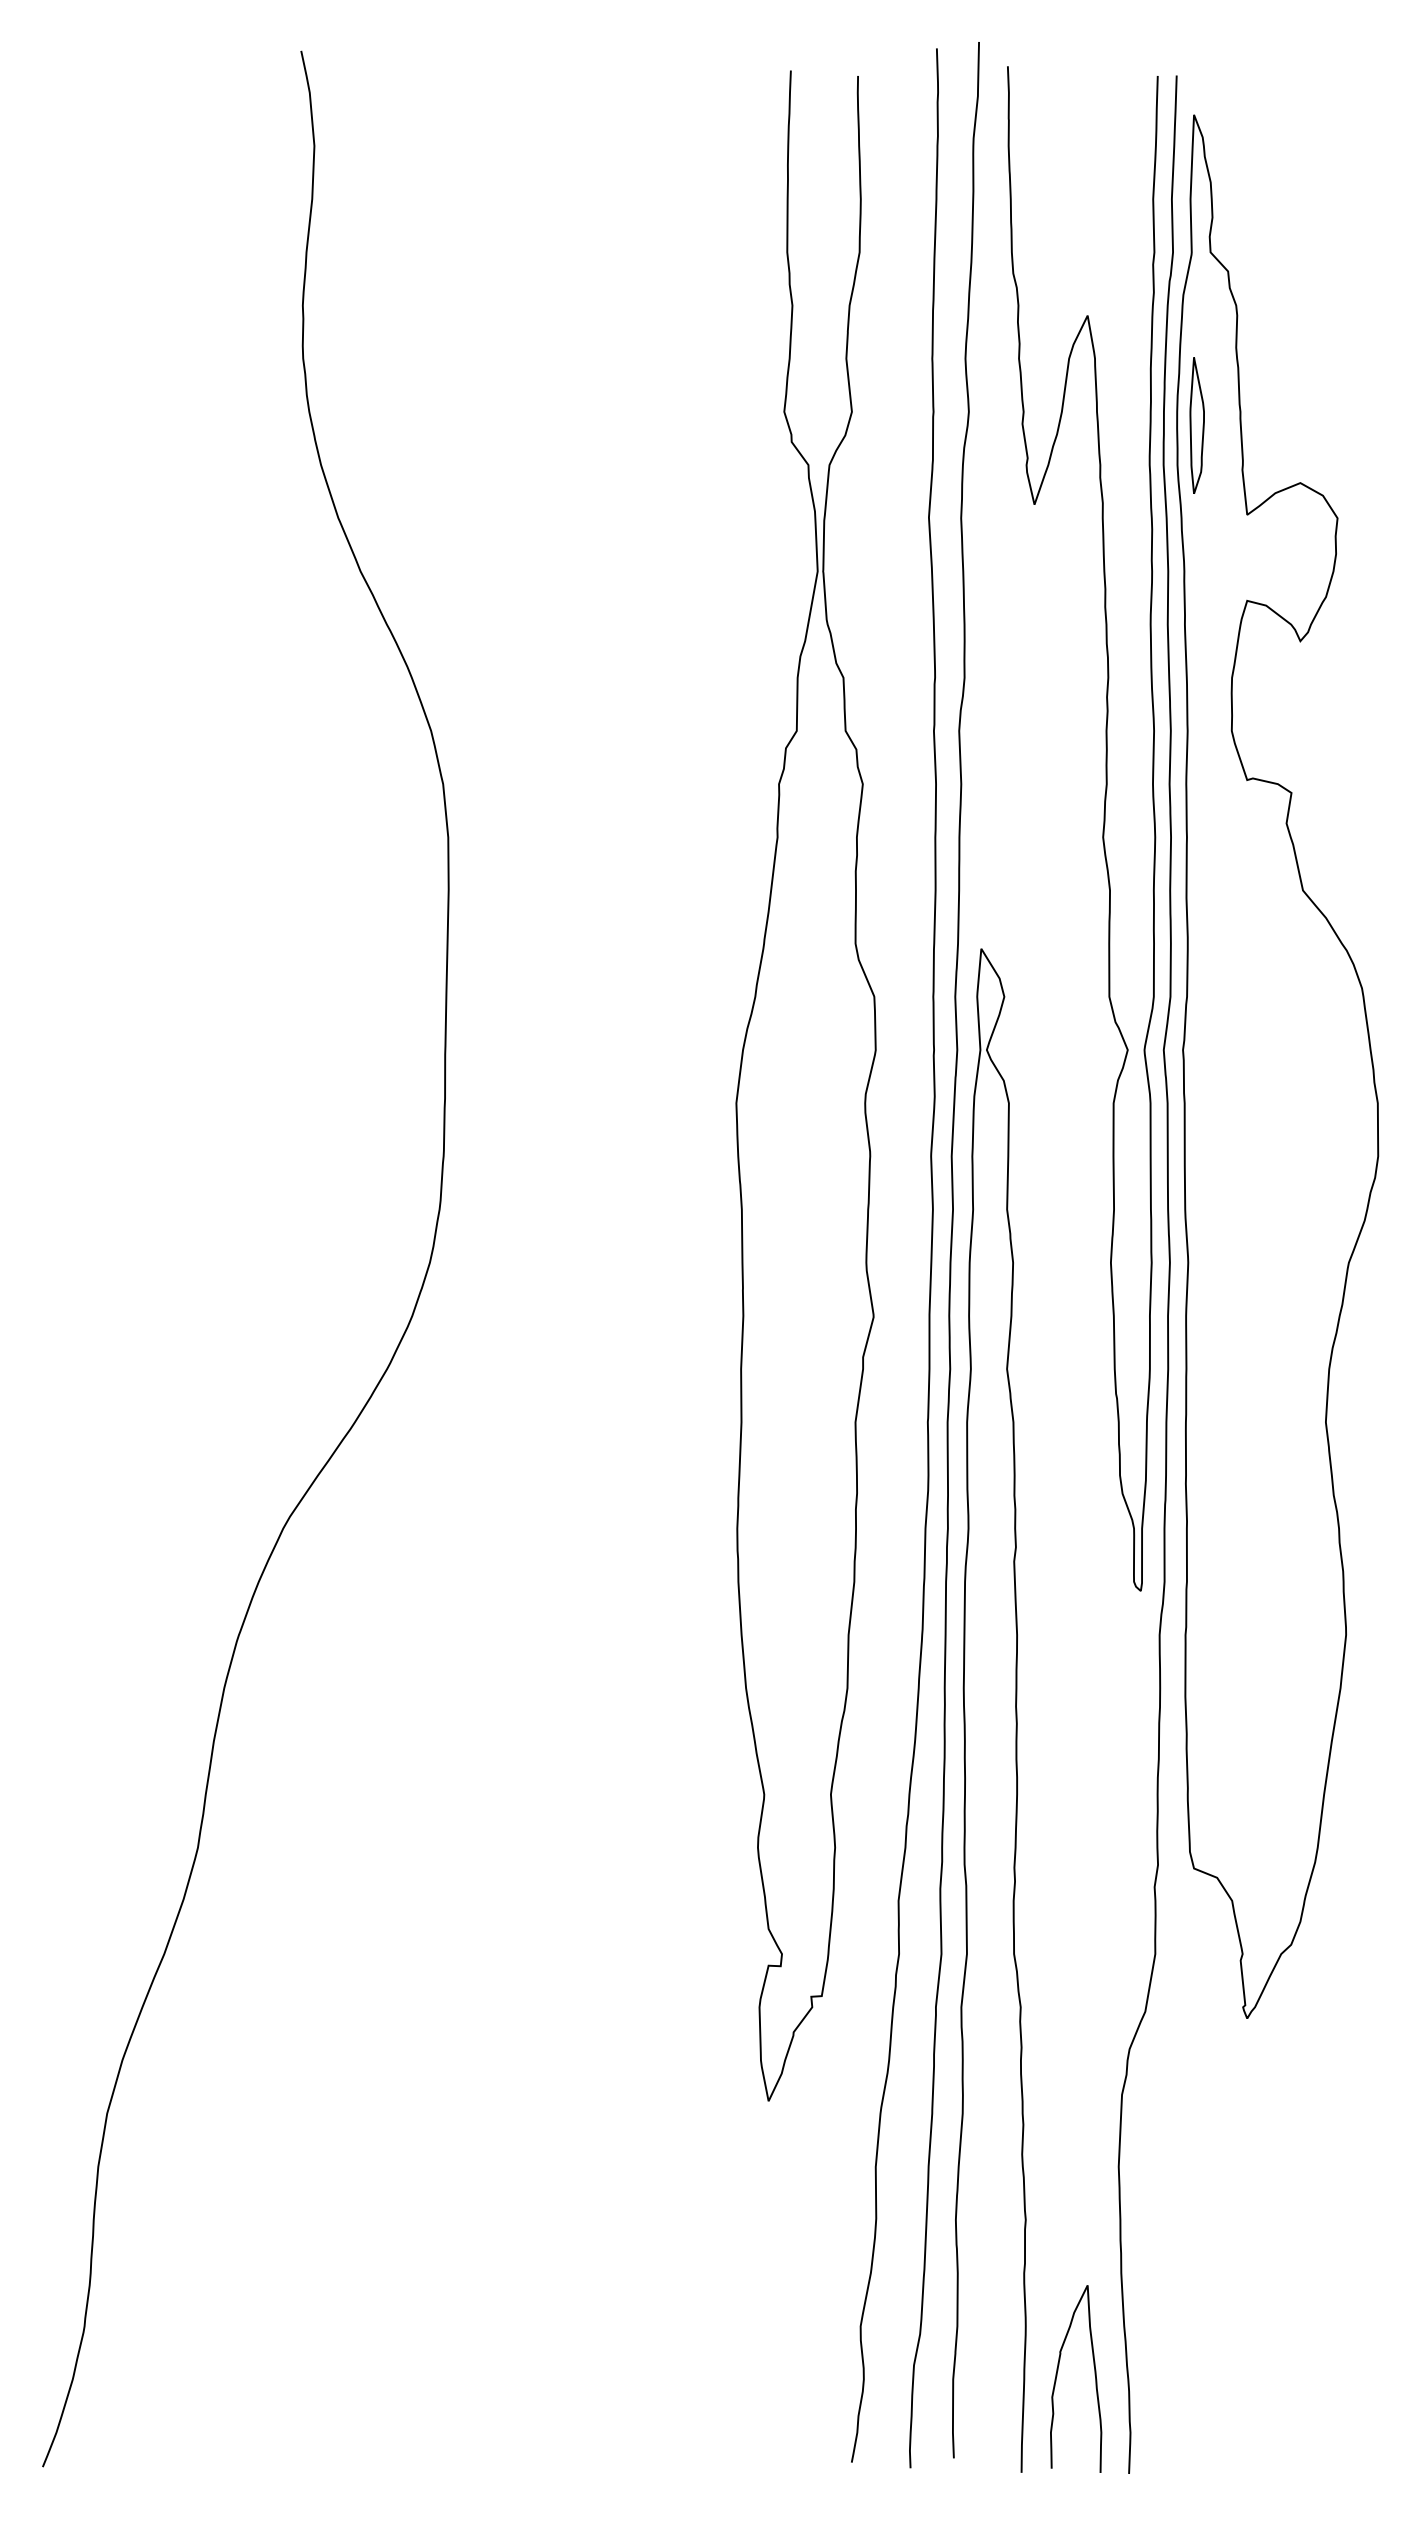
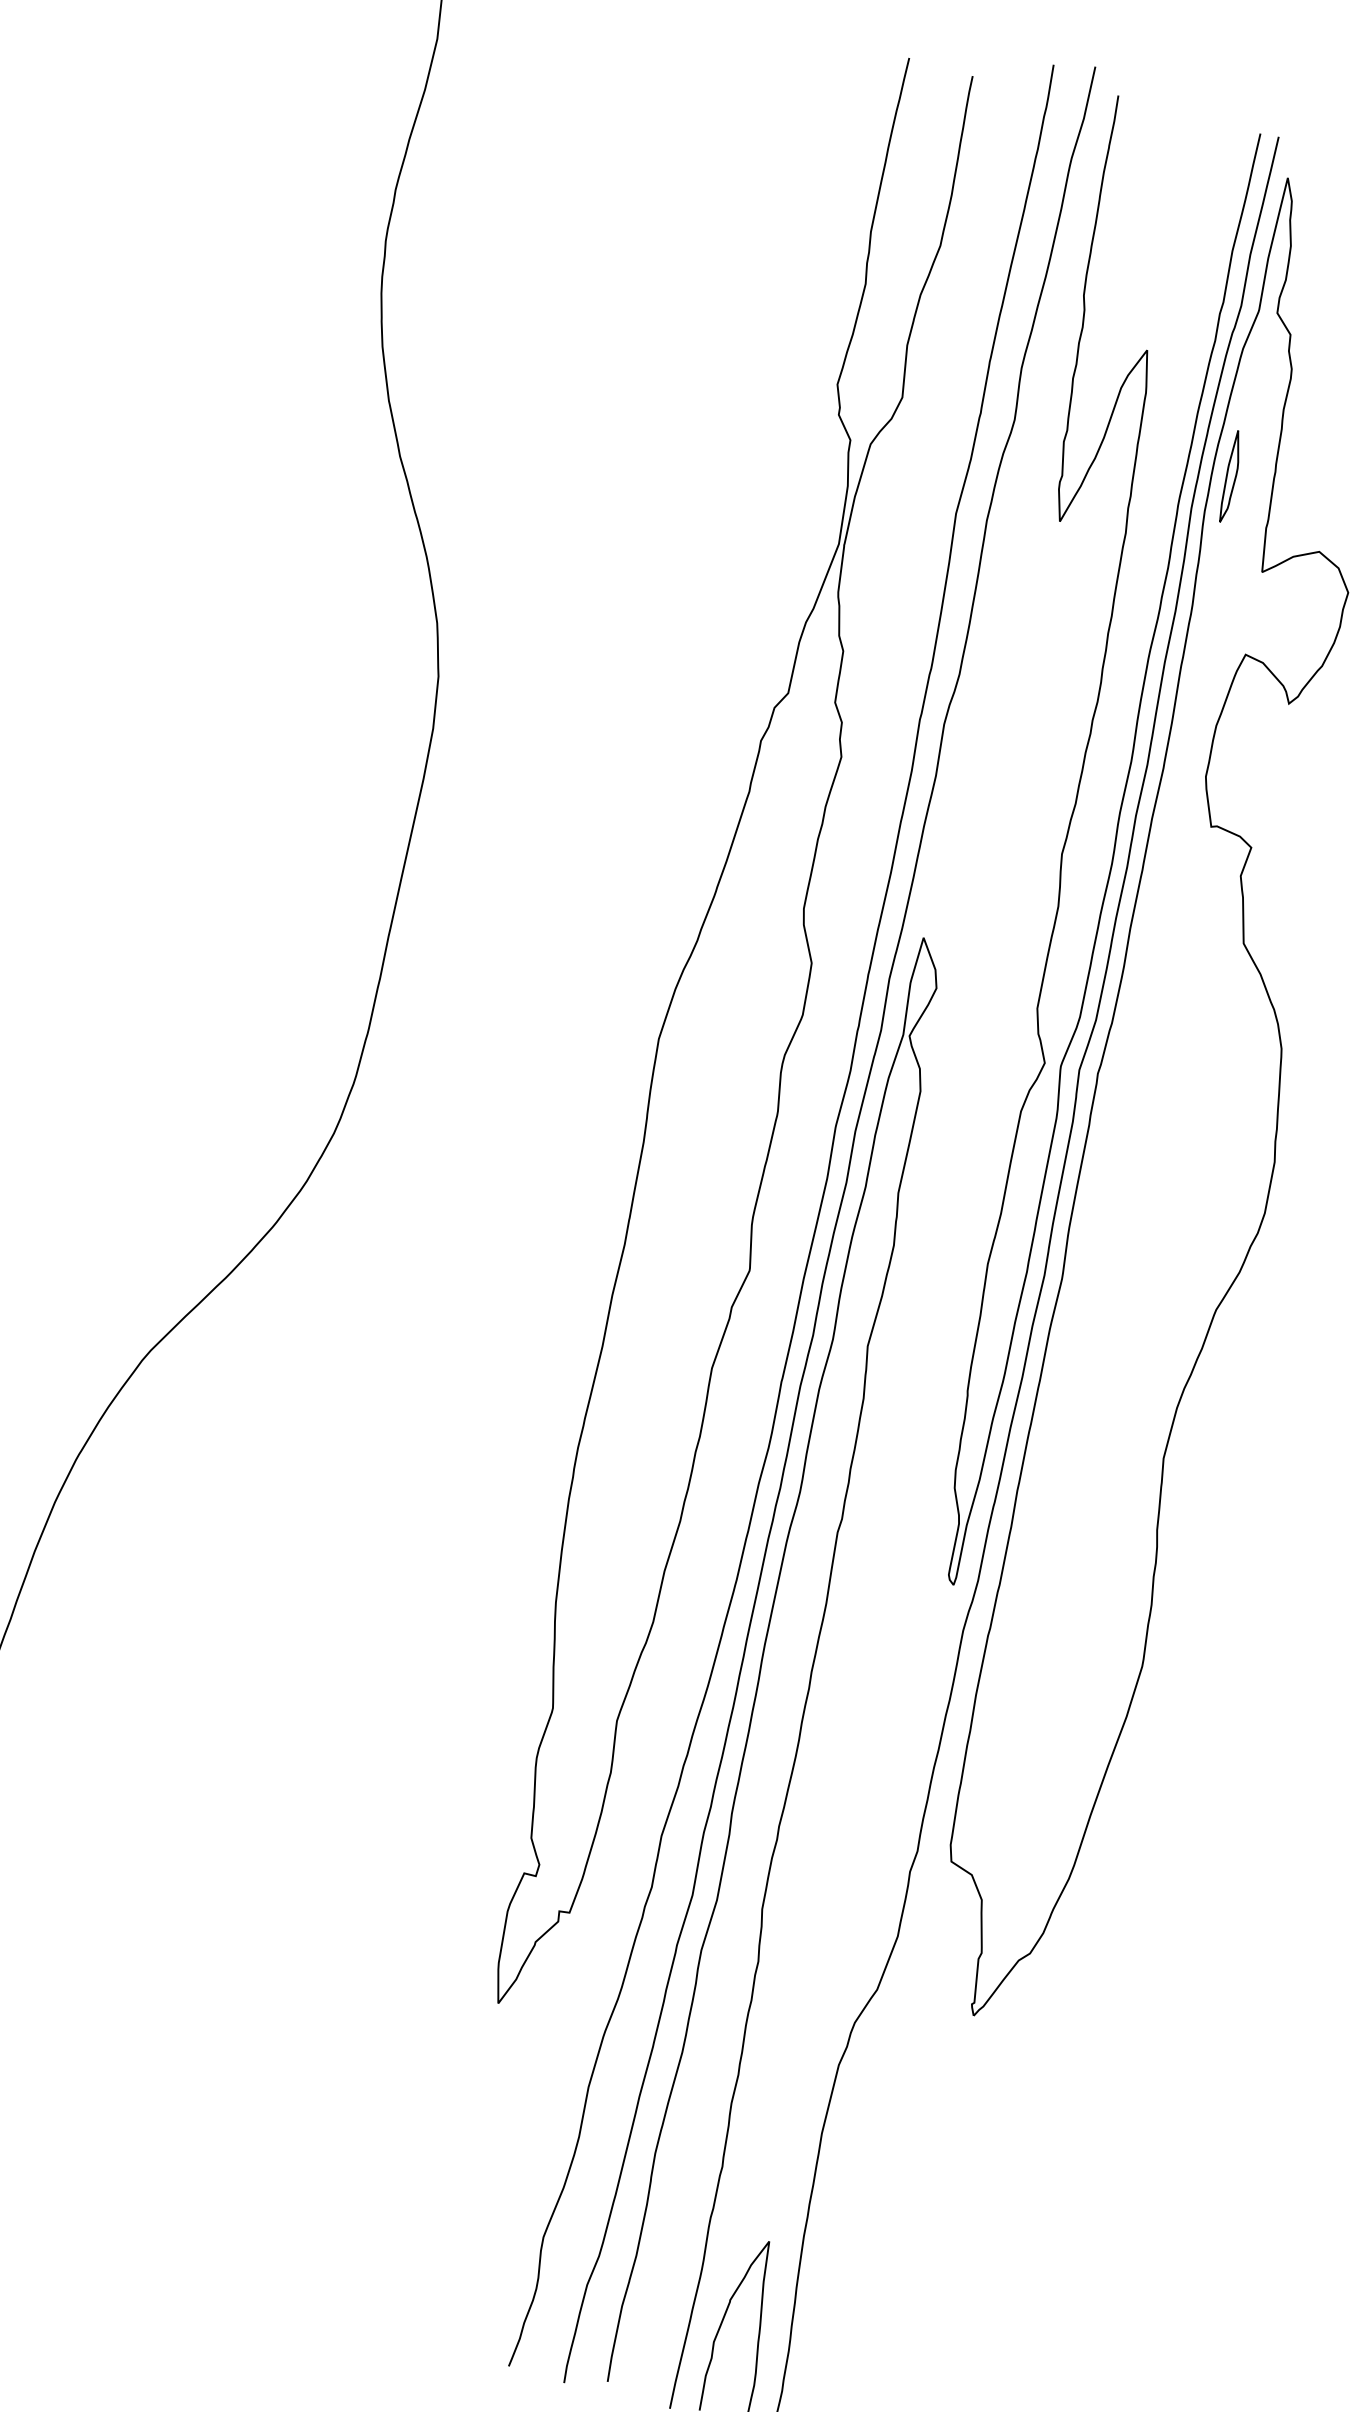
part: (1196, 425) -> (1230, 476), size x0.7

